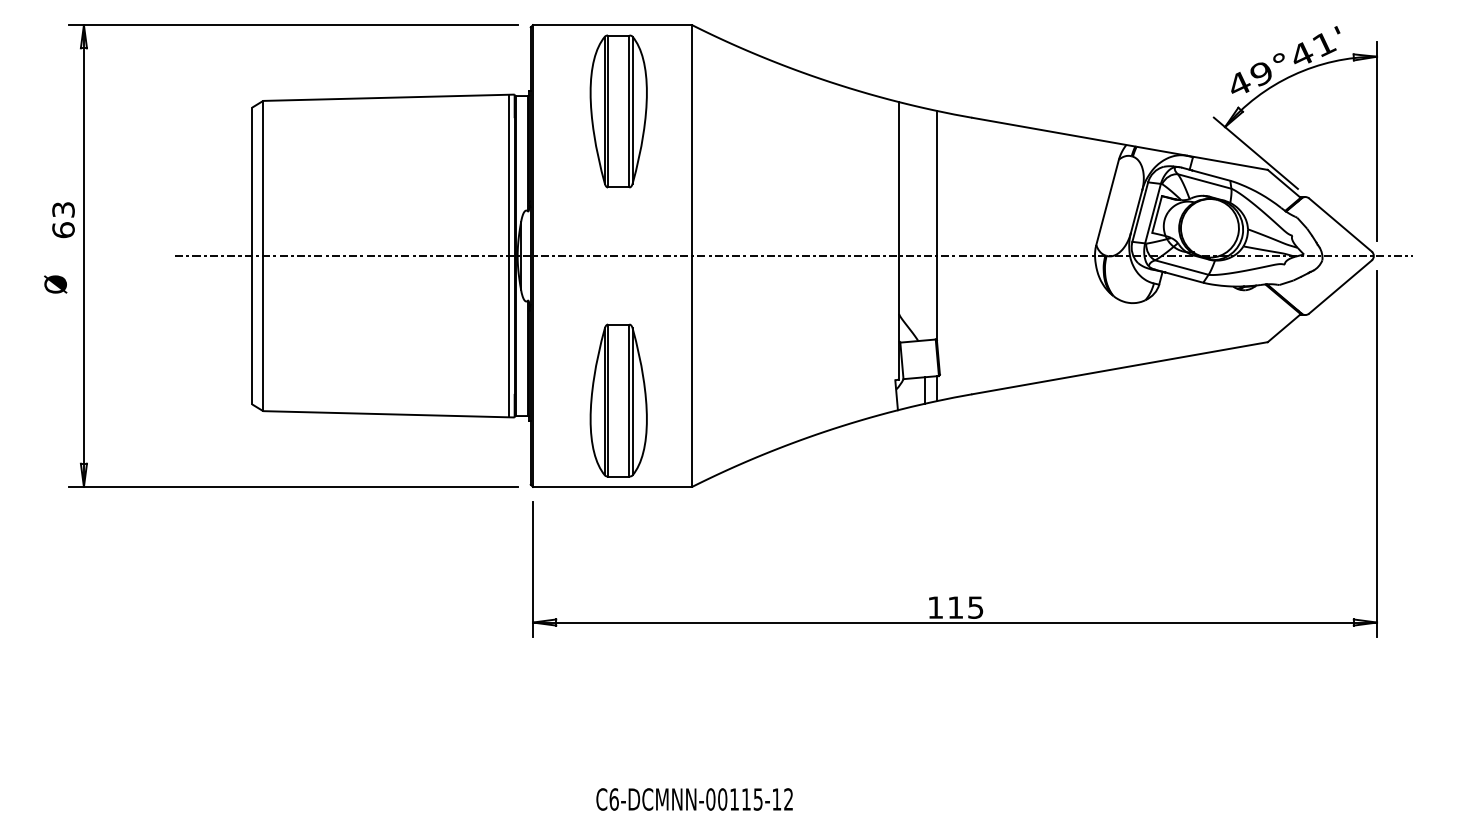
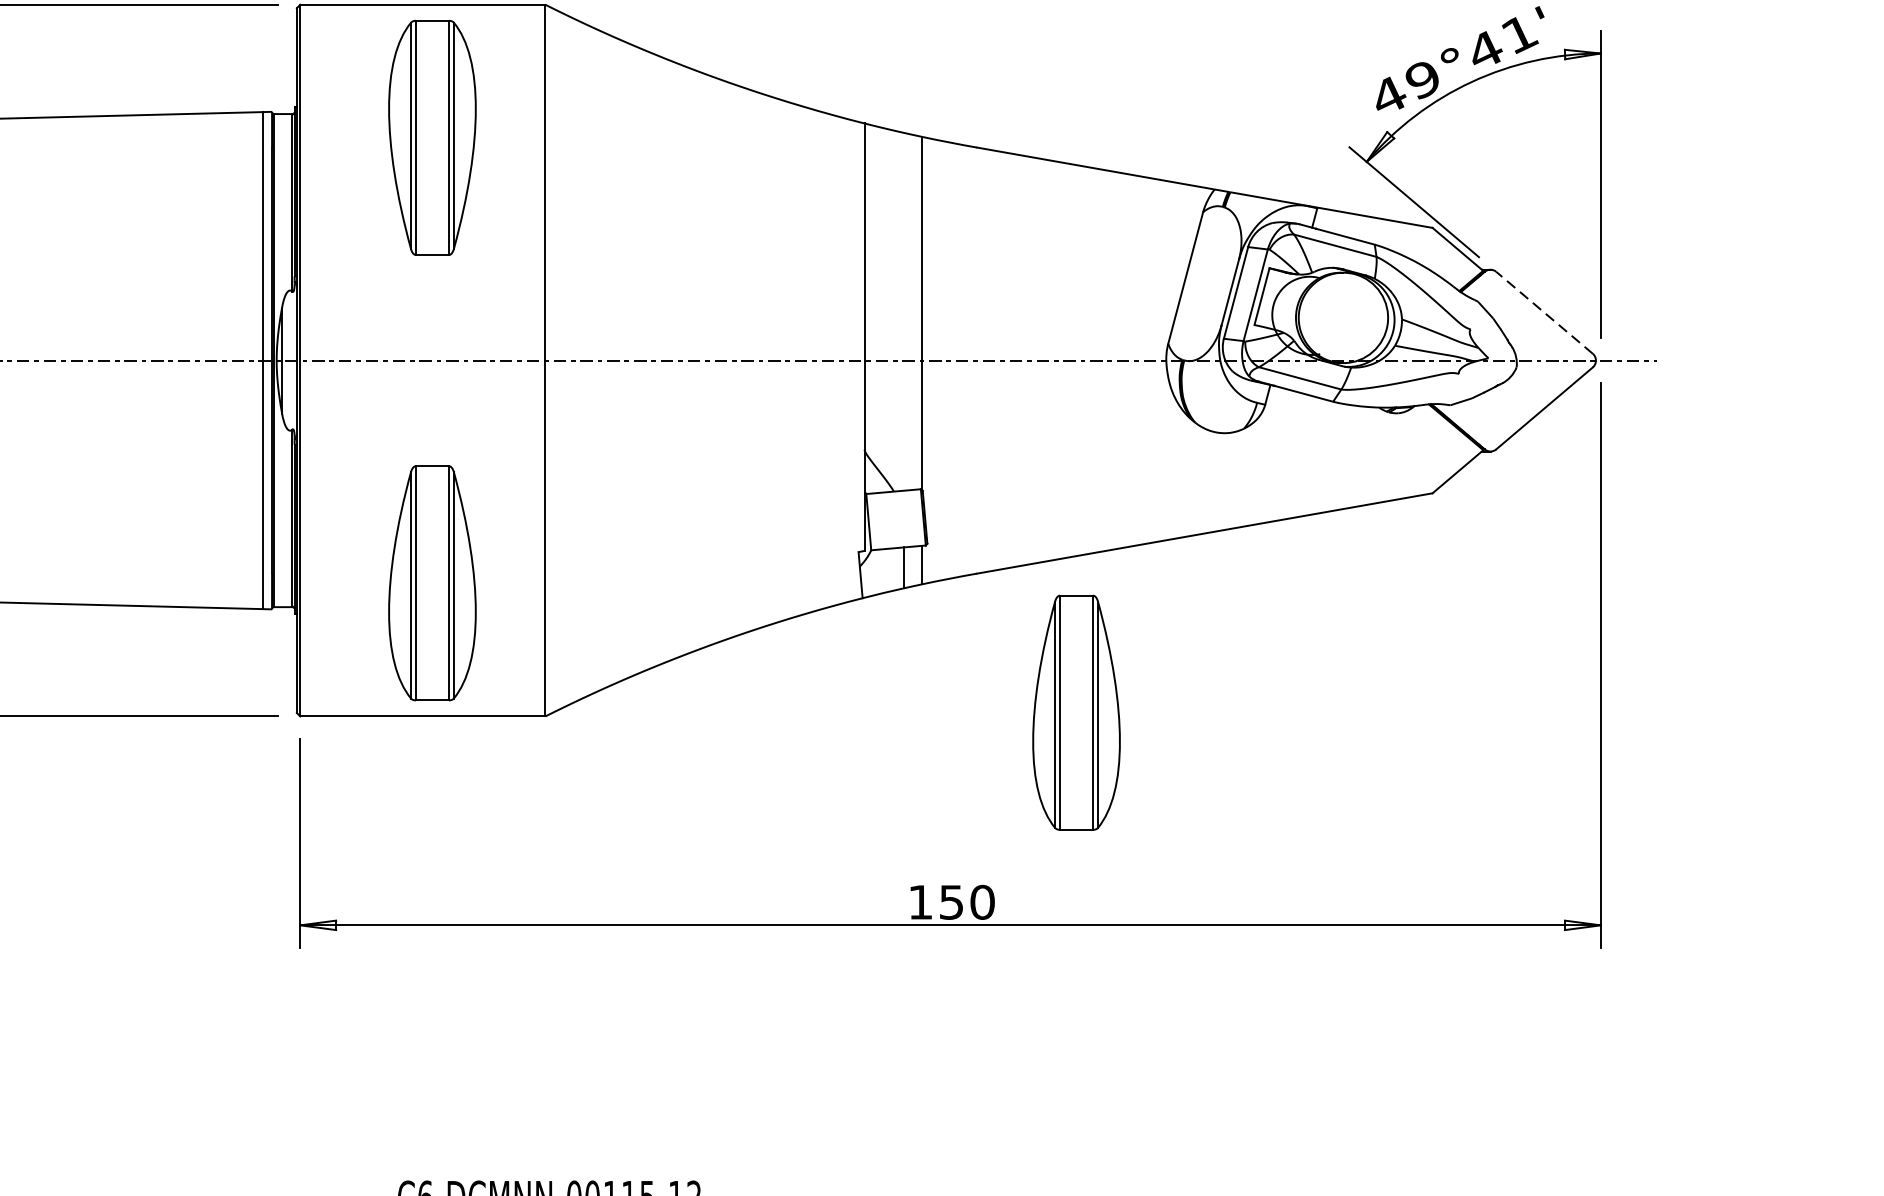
line: (1340, 224) -> (1544, 312), solid -> dashed
part: (1036, 484) -> (1076, 712), added
text: (965, 607) -> (966, 902), 115 -> 150

